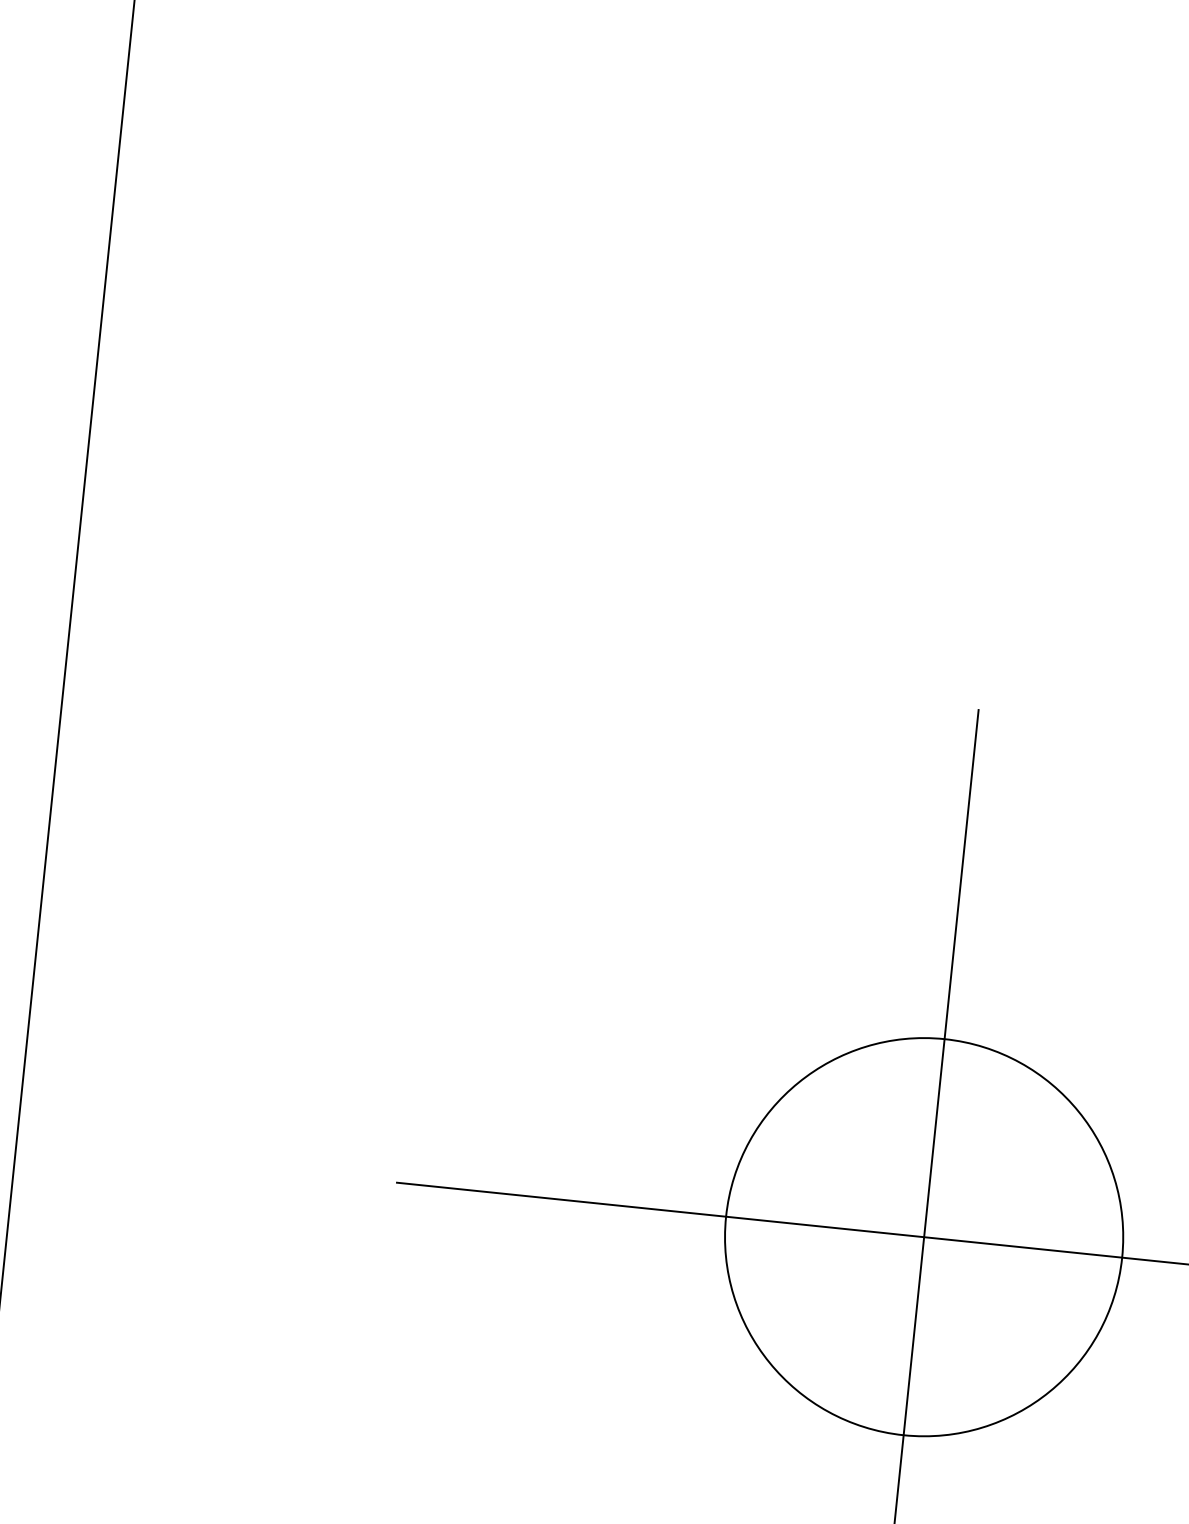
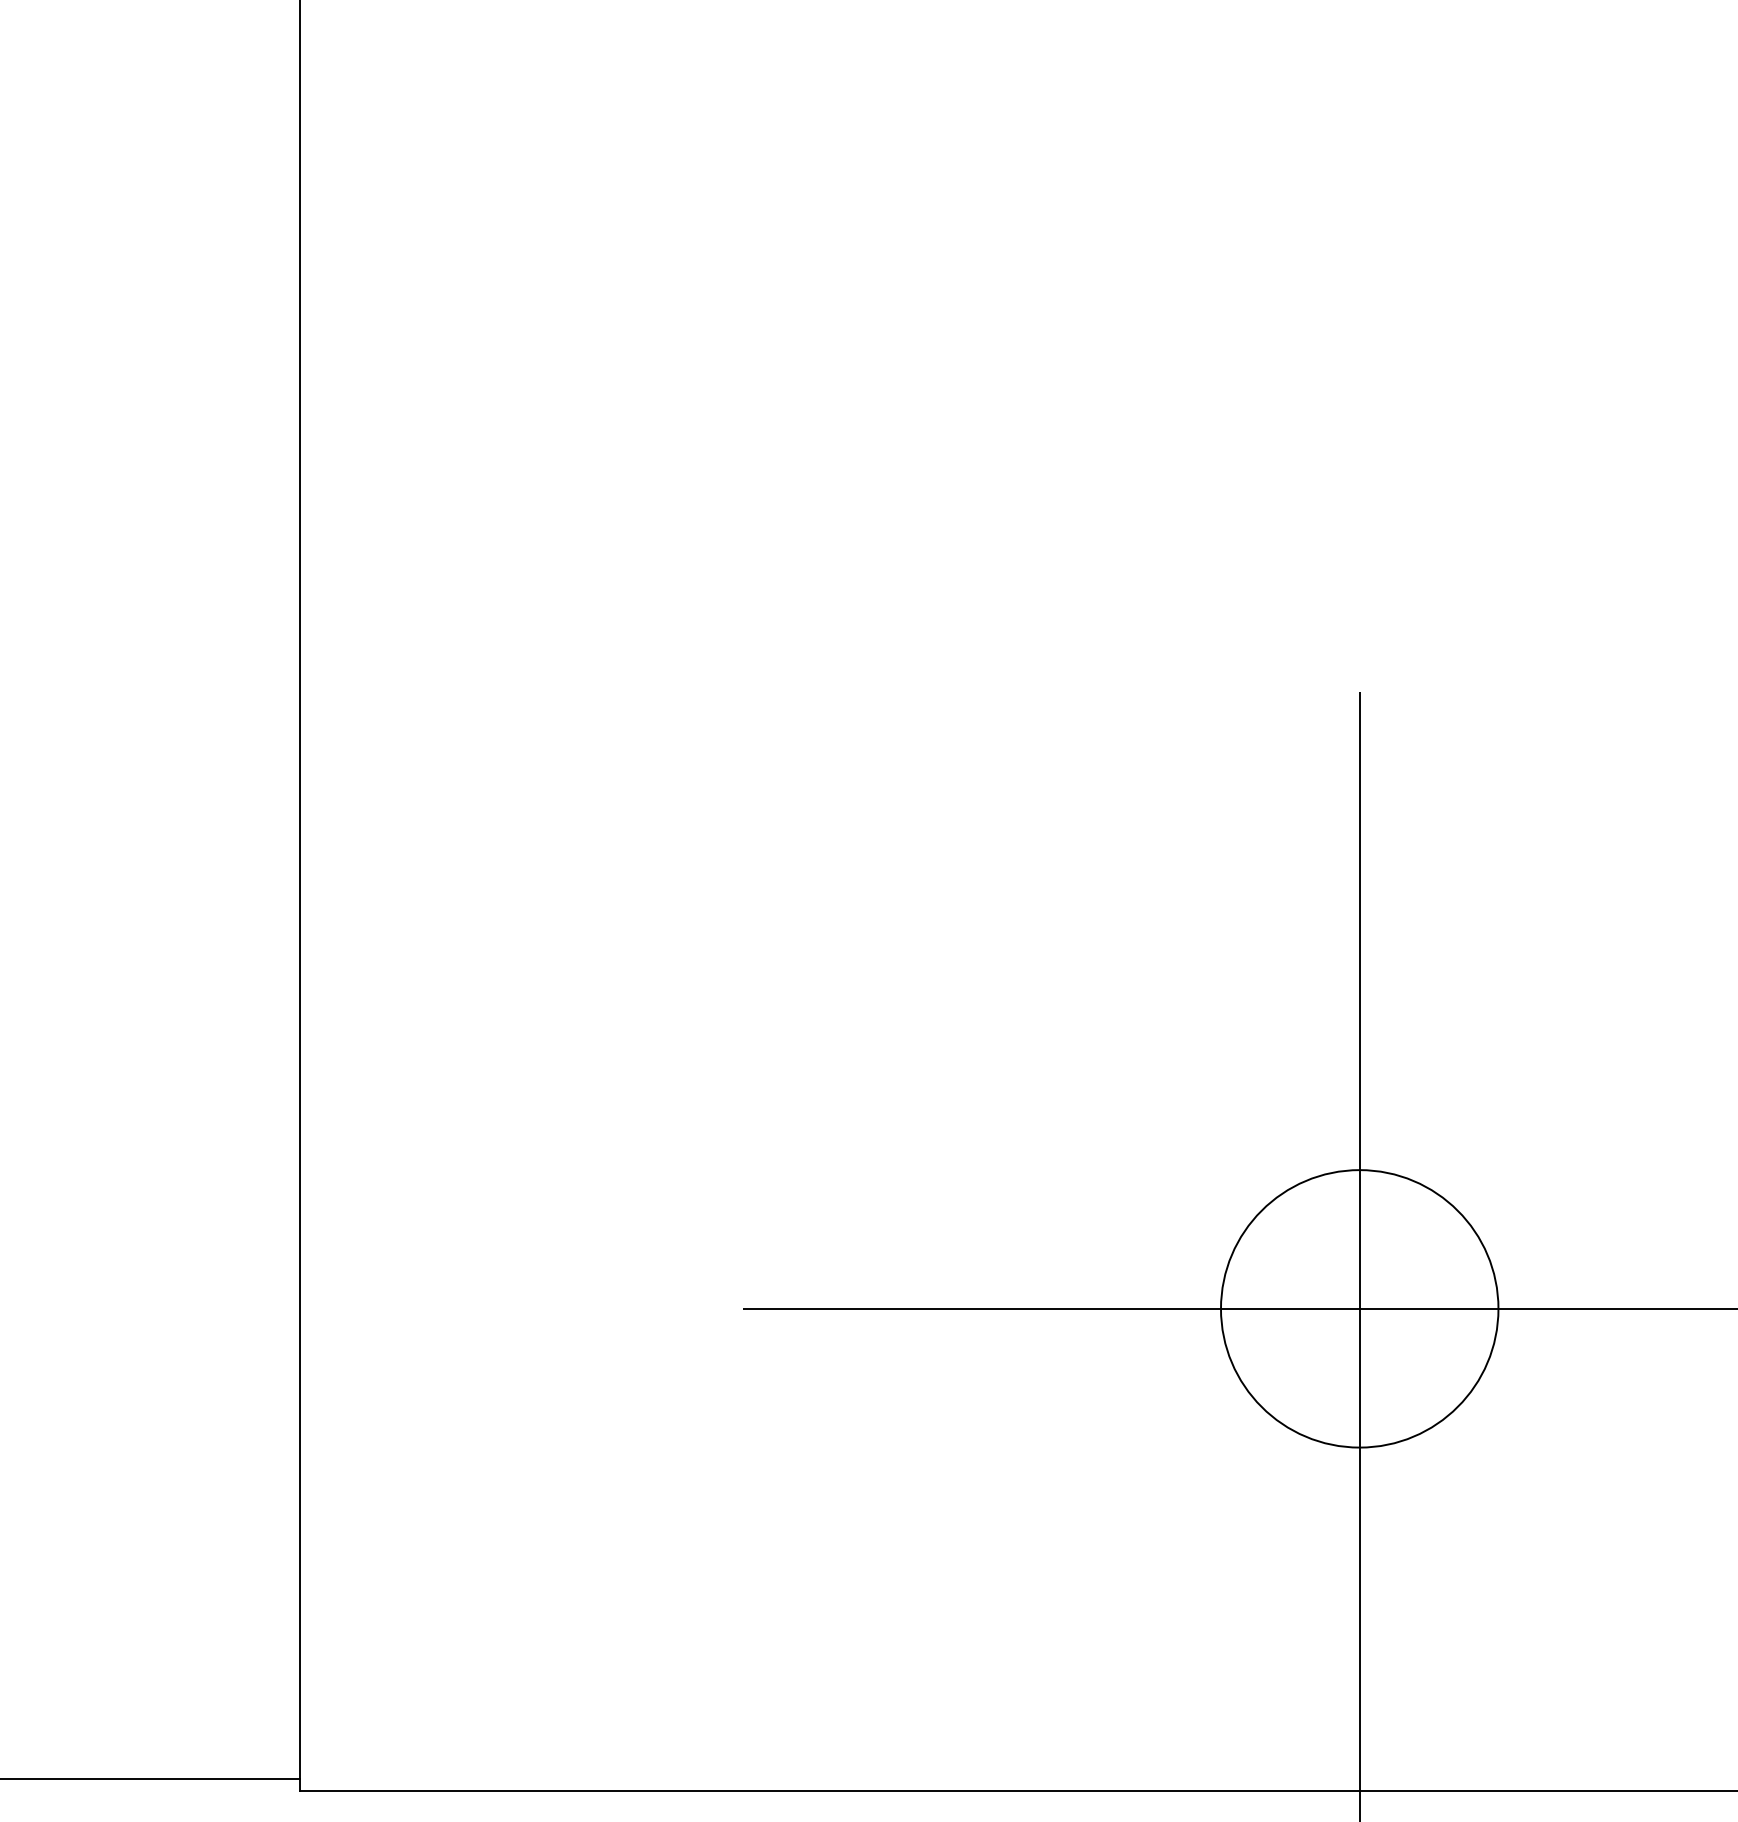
circle: (923, 1236) -> (1359, 1308), size x0.6

